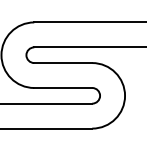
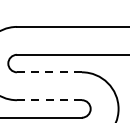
line: (62, 63) -> (48, 72), solid -> dashed
line: (63, 88) -> (49, 100), solid -> dashed

